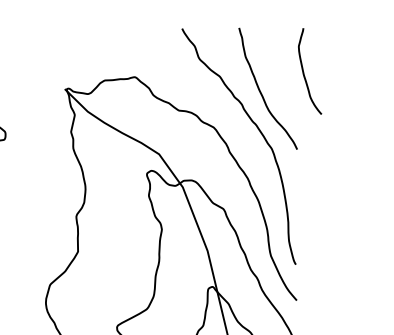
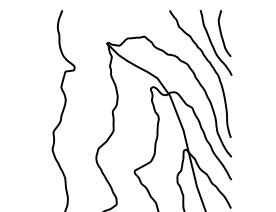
curve: (305, 73) -> (222, 34), moved

